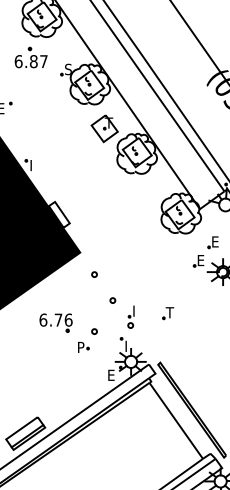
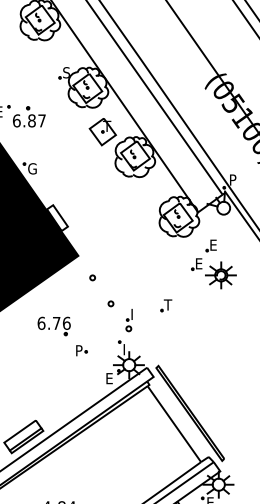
part: (31, 57) -> (29, 116), moved
text: (34, 165) -> (32, 168), I -> G
part: (168, 313) -> (166, 305), moved
part: (94, 331) -> (92, 334), removed

